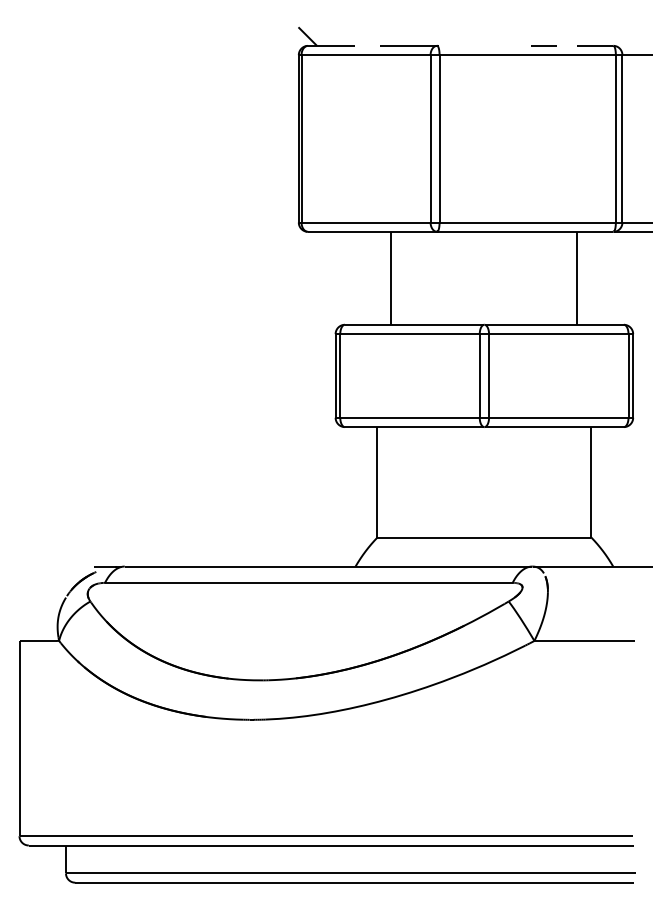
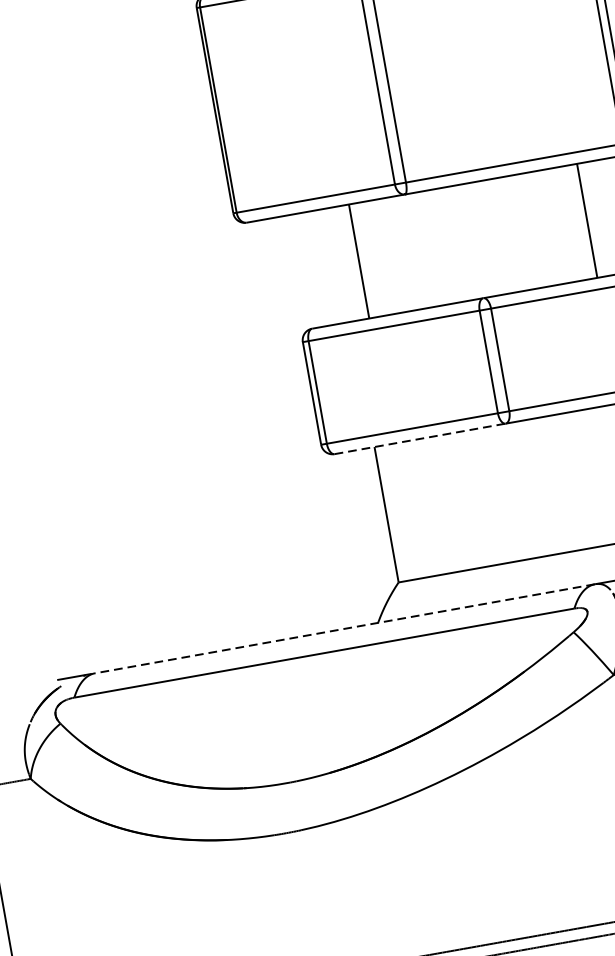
line: (414, 427) -> (420, 439), solid -> dashed
line: (328, 566) -> (344, 628), solid -> dashed

